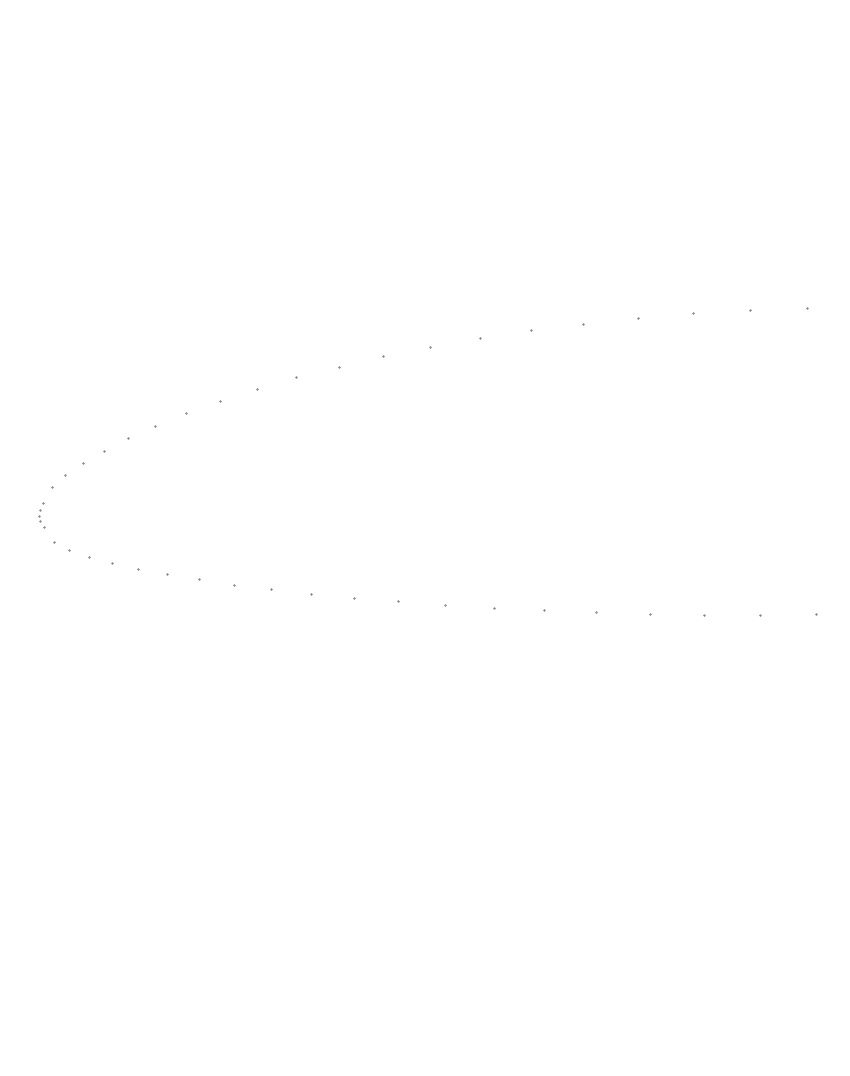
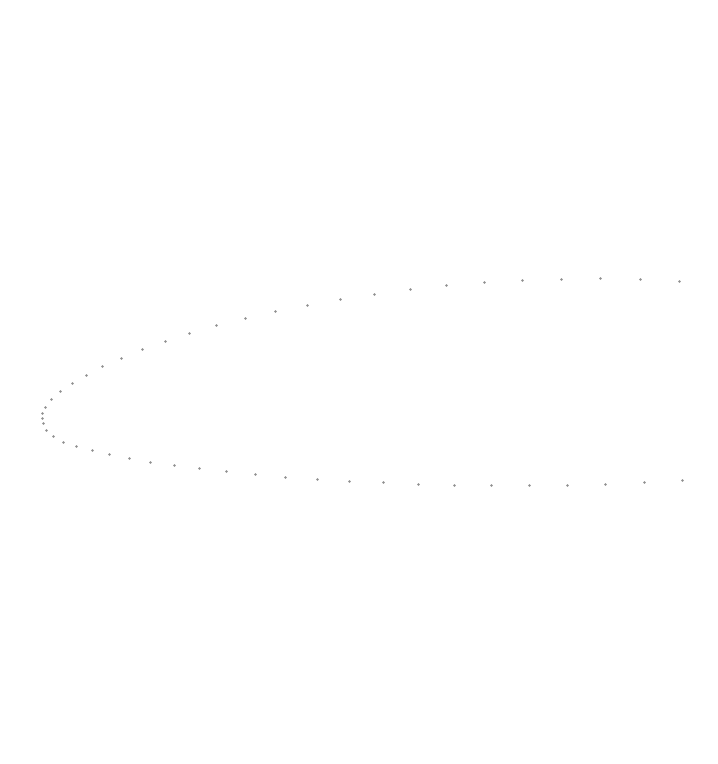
part: (41, 515) -> (44, 418), size x1.43

